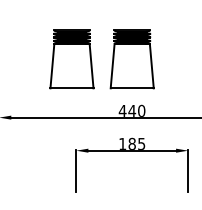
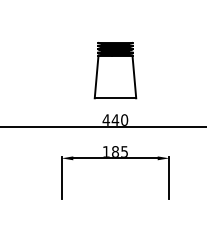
part: (72, 59) -> (57, 70), removed

